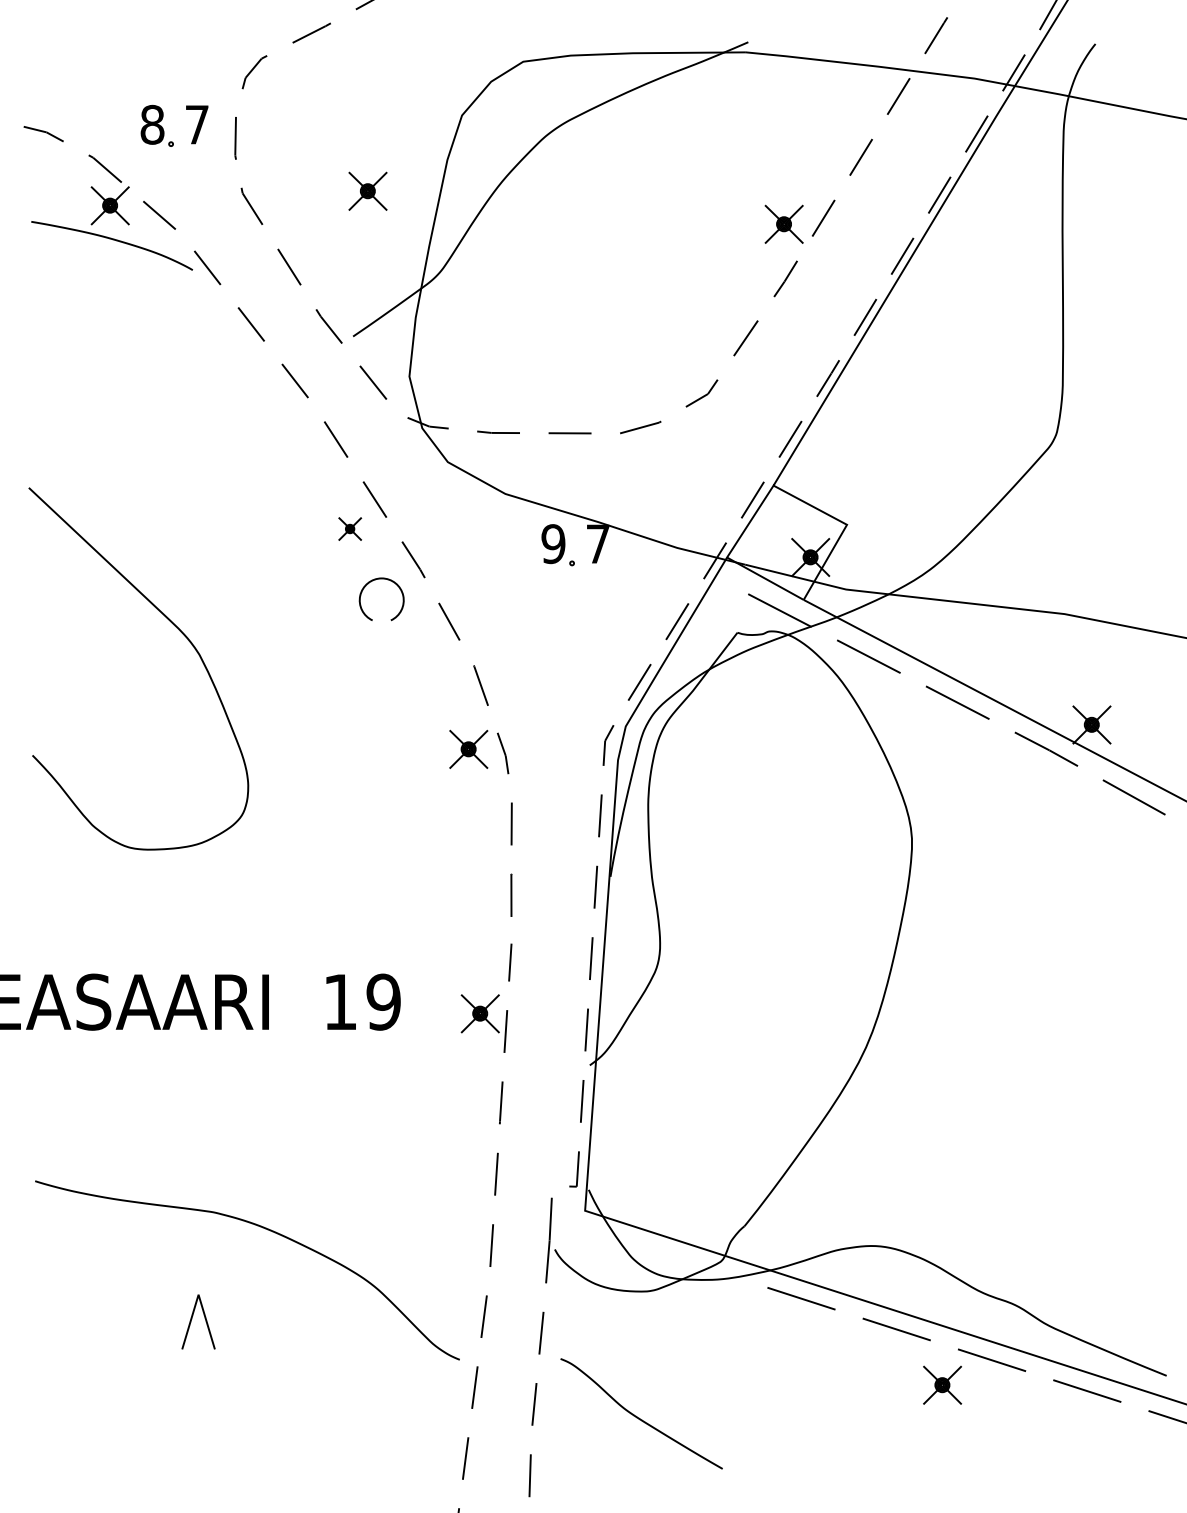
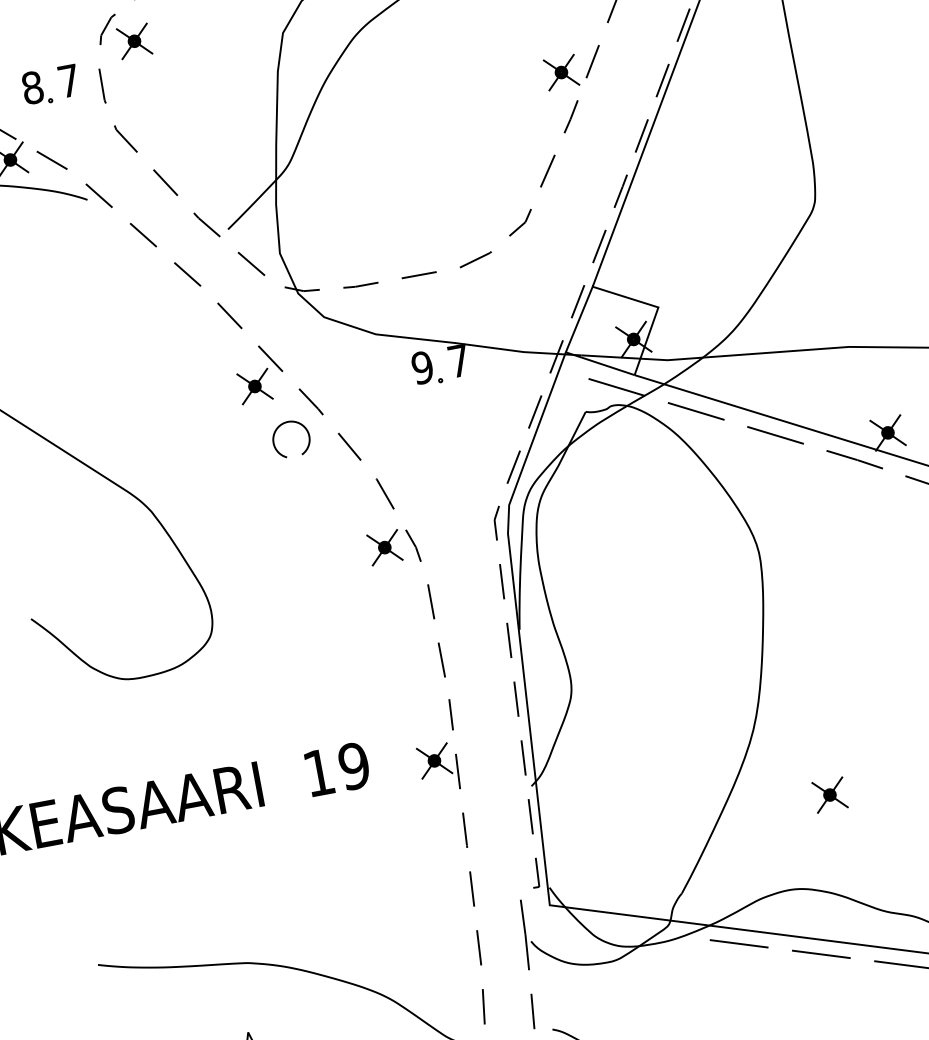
part: (367, 190) -> (134, 40), moved
part: (349, 528) -> (254, 386), size x1.67
part: (942, 1384) -> (829, 794), moved

